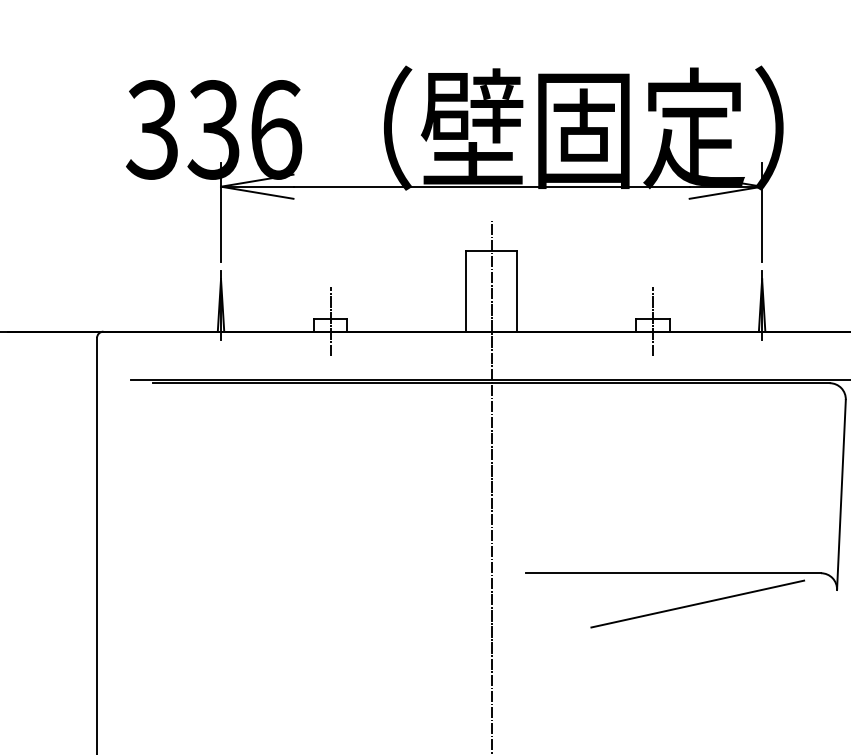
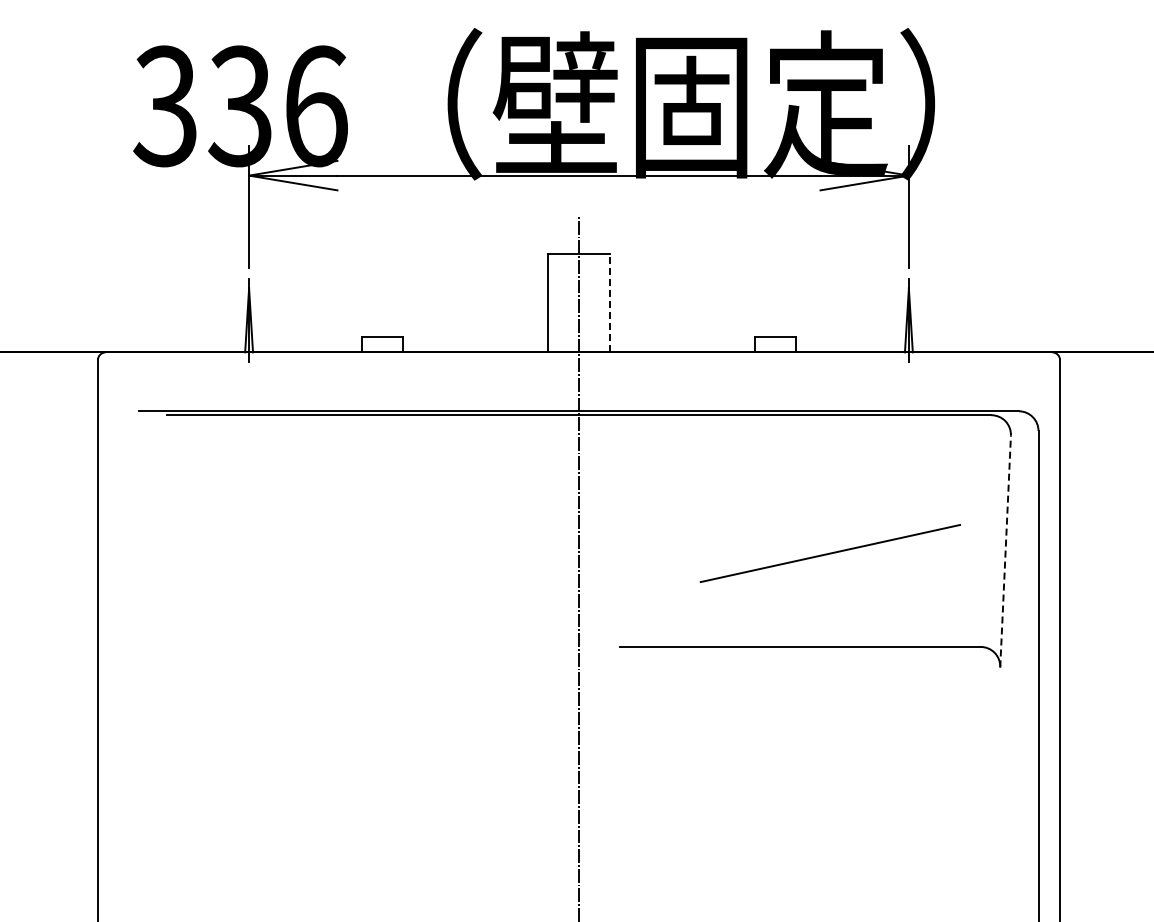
line: (517, 290) -> (610, 302), solid -> dashed
line: (330, 321) -> (382, 339), removed
line: (652, 321) -> (775, 339), removed
line: (841, 494) -> (1005, 551), solid -> dashed
line: (697, 604) -> (830, 553), moved

